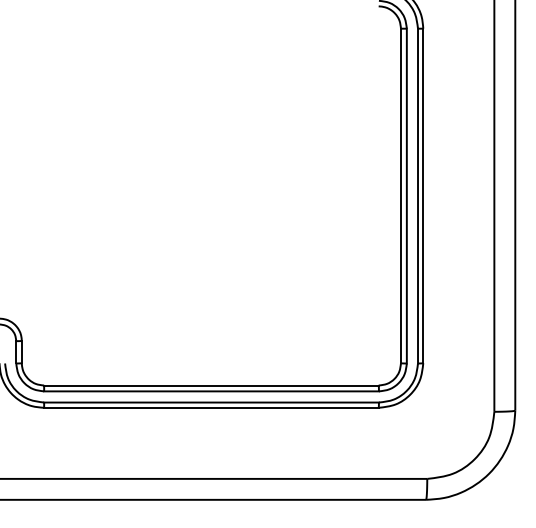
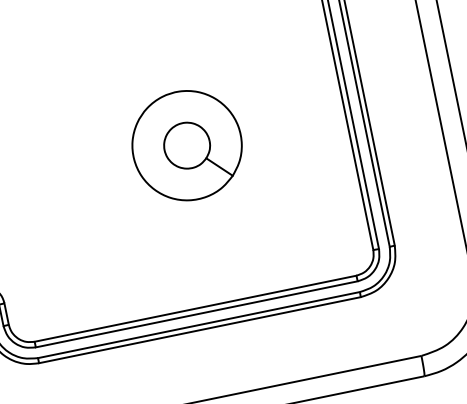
part: (236, 220) -> (187, 145), added

